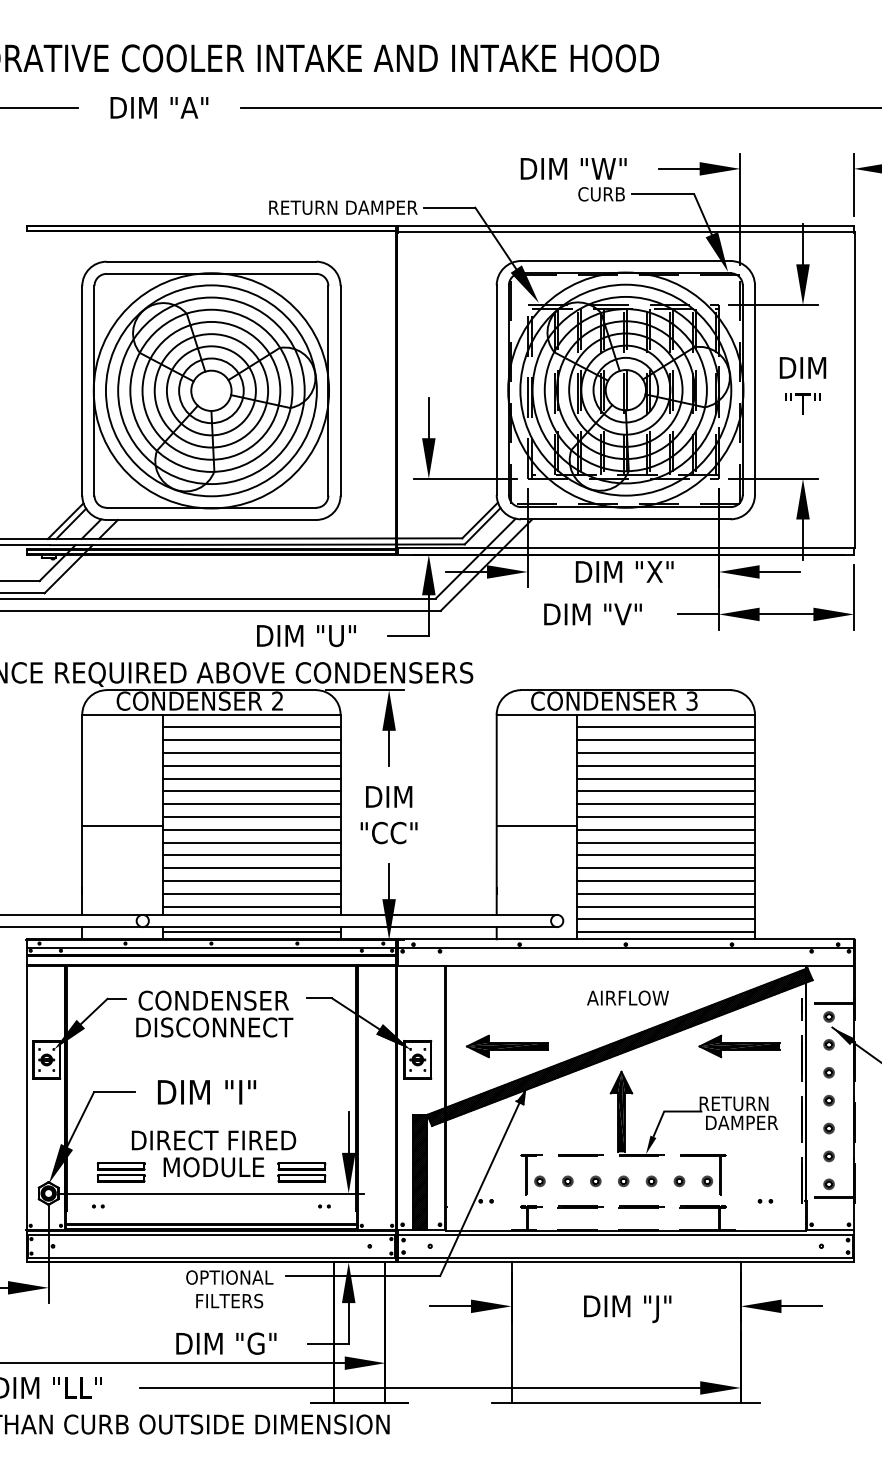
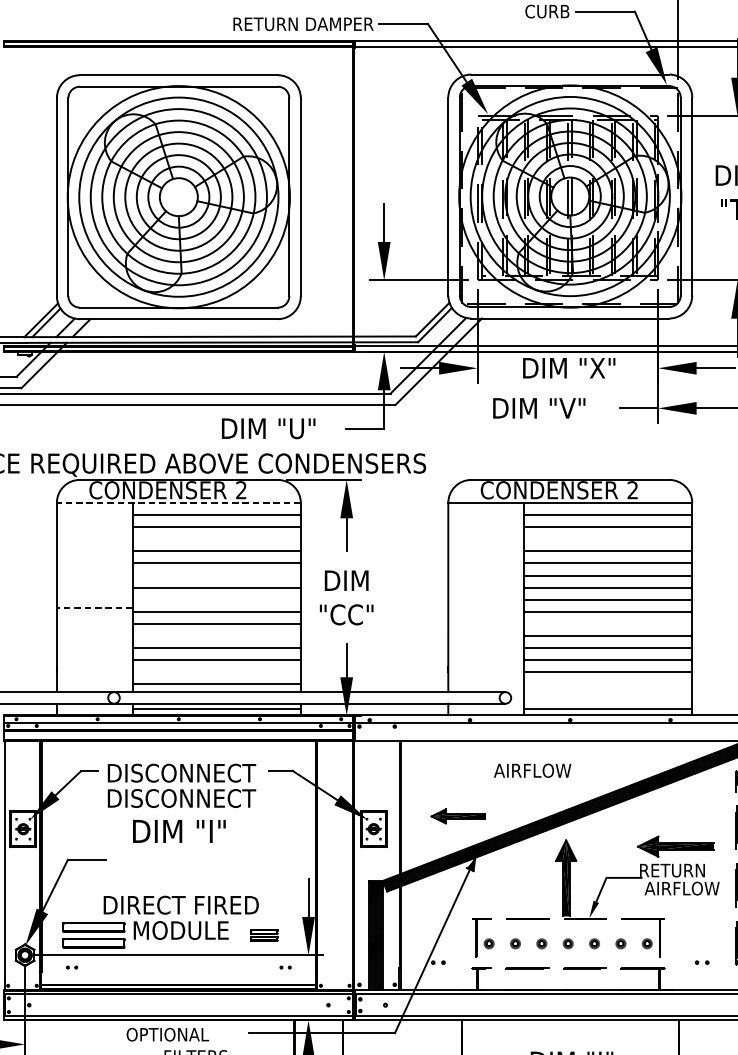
text: (691, 700) -> (632, 489), 3 -> 2
line: (210, 714) -> (177, 502), solid -> dashed
line: (251, 752) -> (216, 538), removed
line: (665, 752) -> (607, 538), removed
line: (251, 791) -> (216, 575), removed
line: (251, 817) -> (216, 600), removed
line: (121, 825) -> (93, 607), solid -> dashed
line: (536, 825) -> (485, 607), removed
line: (665, 842) -> (607, 623), removed
line: (251, 855) -> (216, 636), removed
line: (251, 893) -> (216, 671), removed
line: (665, 906) -> (607, 684), removed
line: (665, 919) -> (607, 696), removed
text: (627, 997) -> (532, 770), moved
text: (214, 1000) -> (181, 773), CONDENSER -> DISCONNECT
part: (506, 1046) -> (457, 816), size x0.7
part: (739, 1046) -> (675, 846), moved
text: (207, 1092) -> (179, 831), moved
text: (743, 1122) -> (681, 888), DAMPER -> AIRFLOW
part: (120, 1172) -> (92, 935), size x1.4
part: (301, 1172) -> (263, 935), size x0.6
text: (229, 1277) -> (167, 1034), moved

